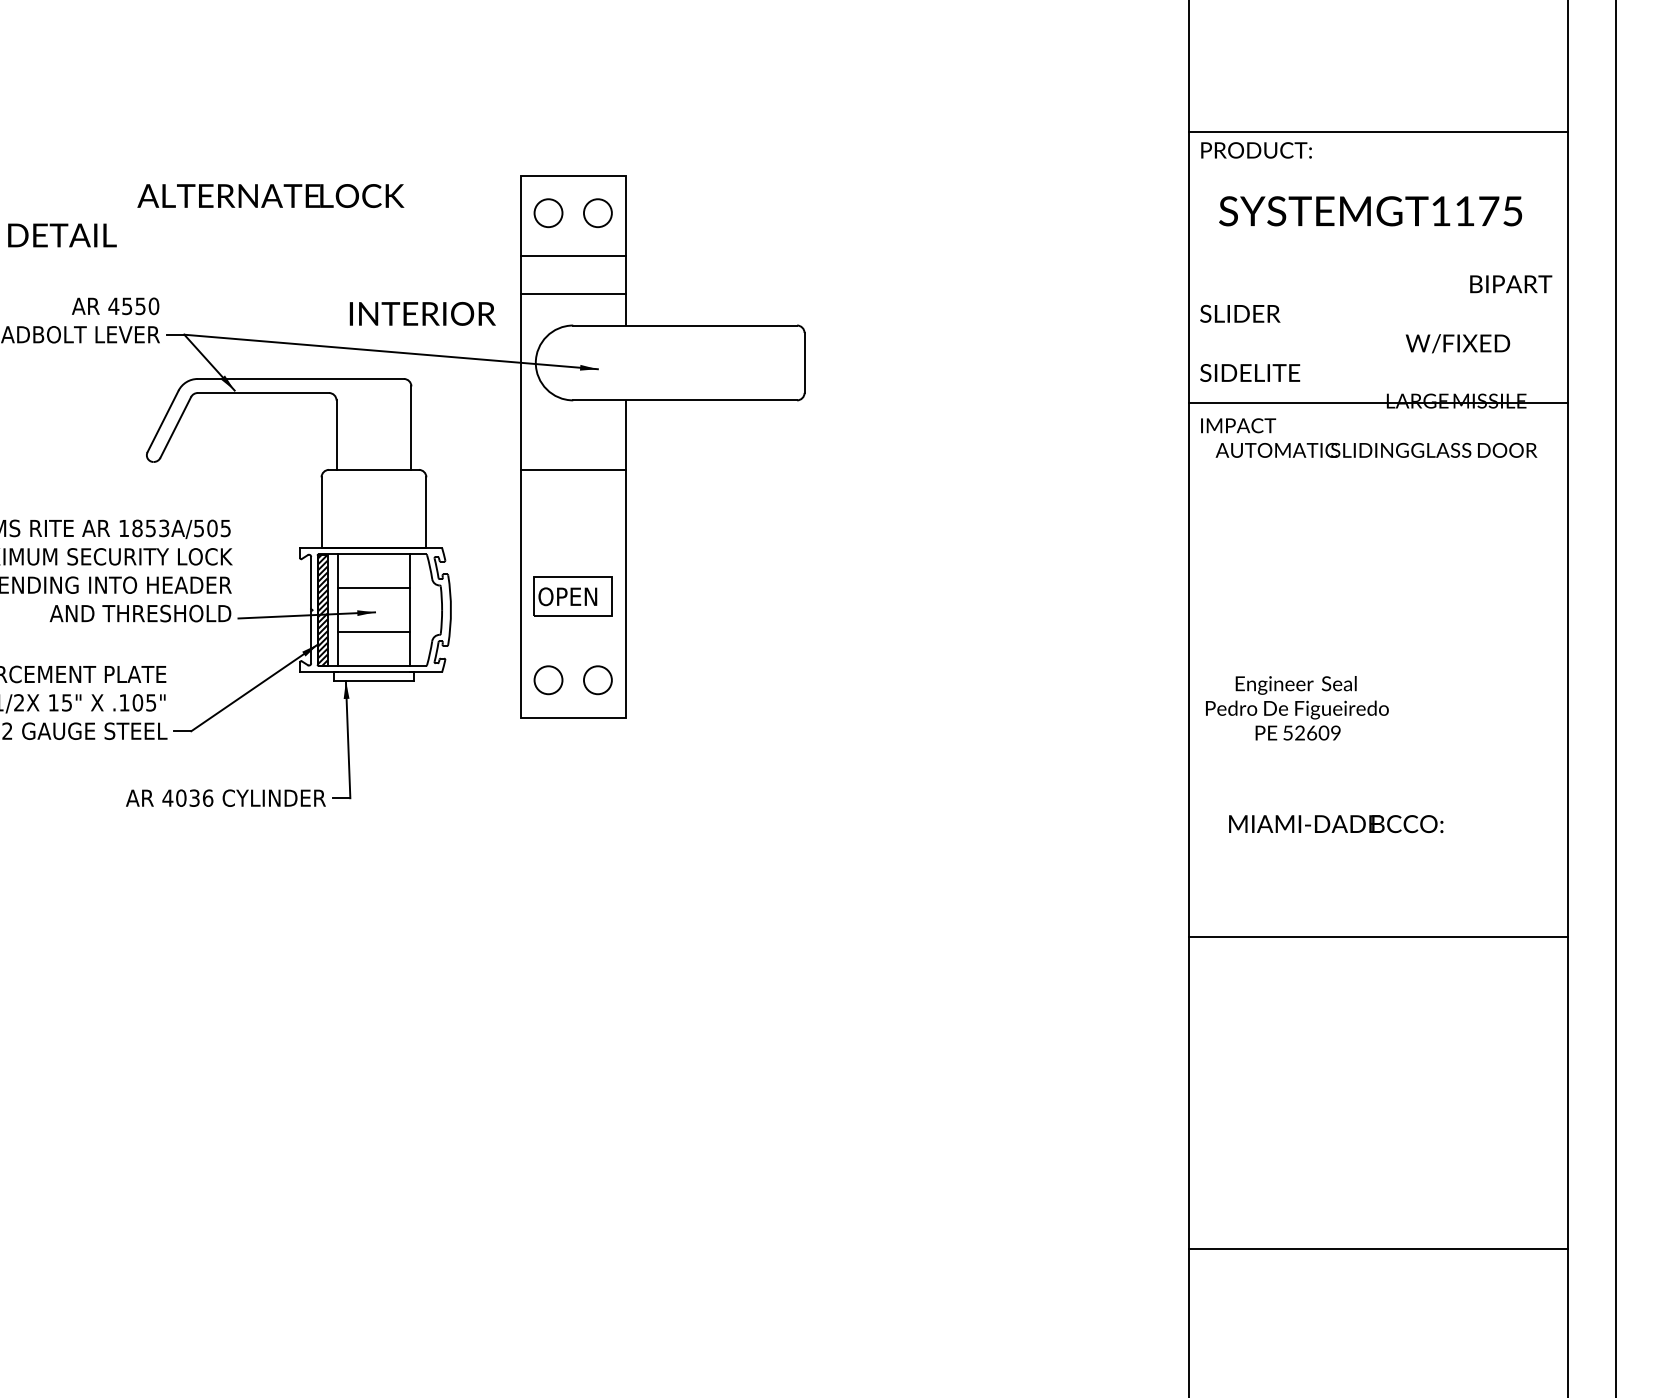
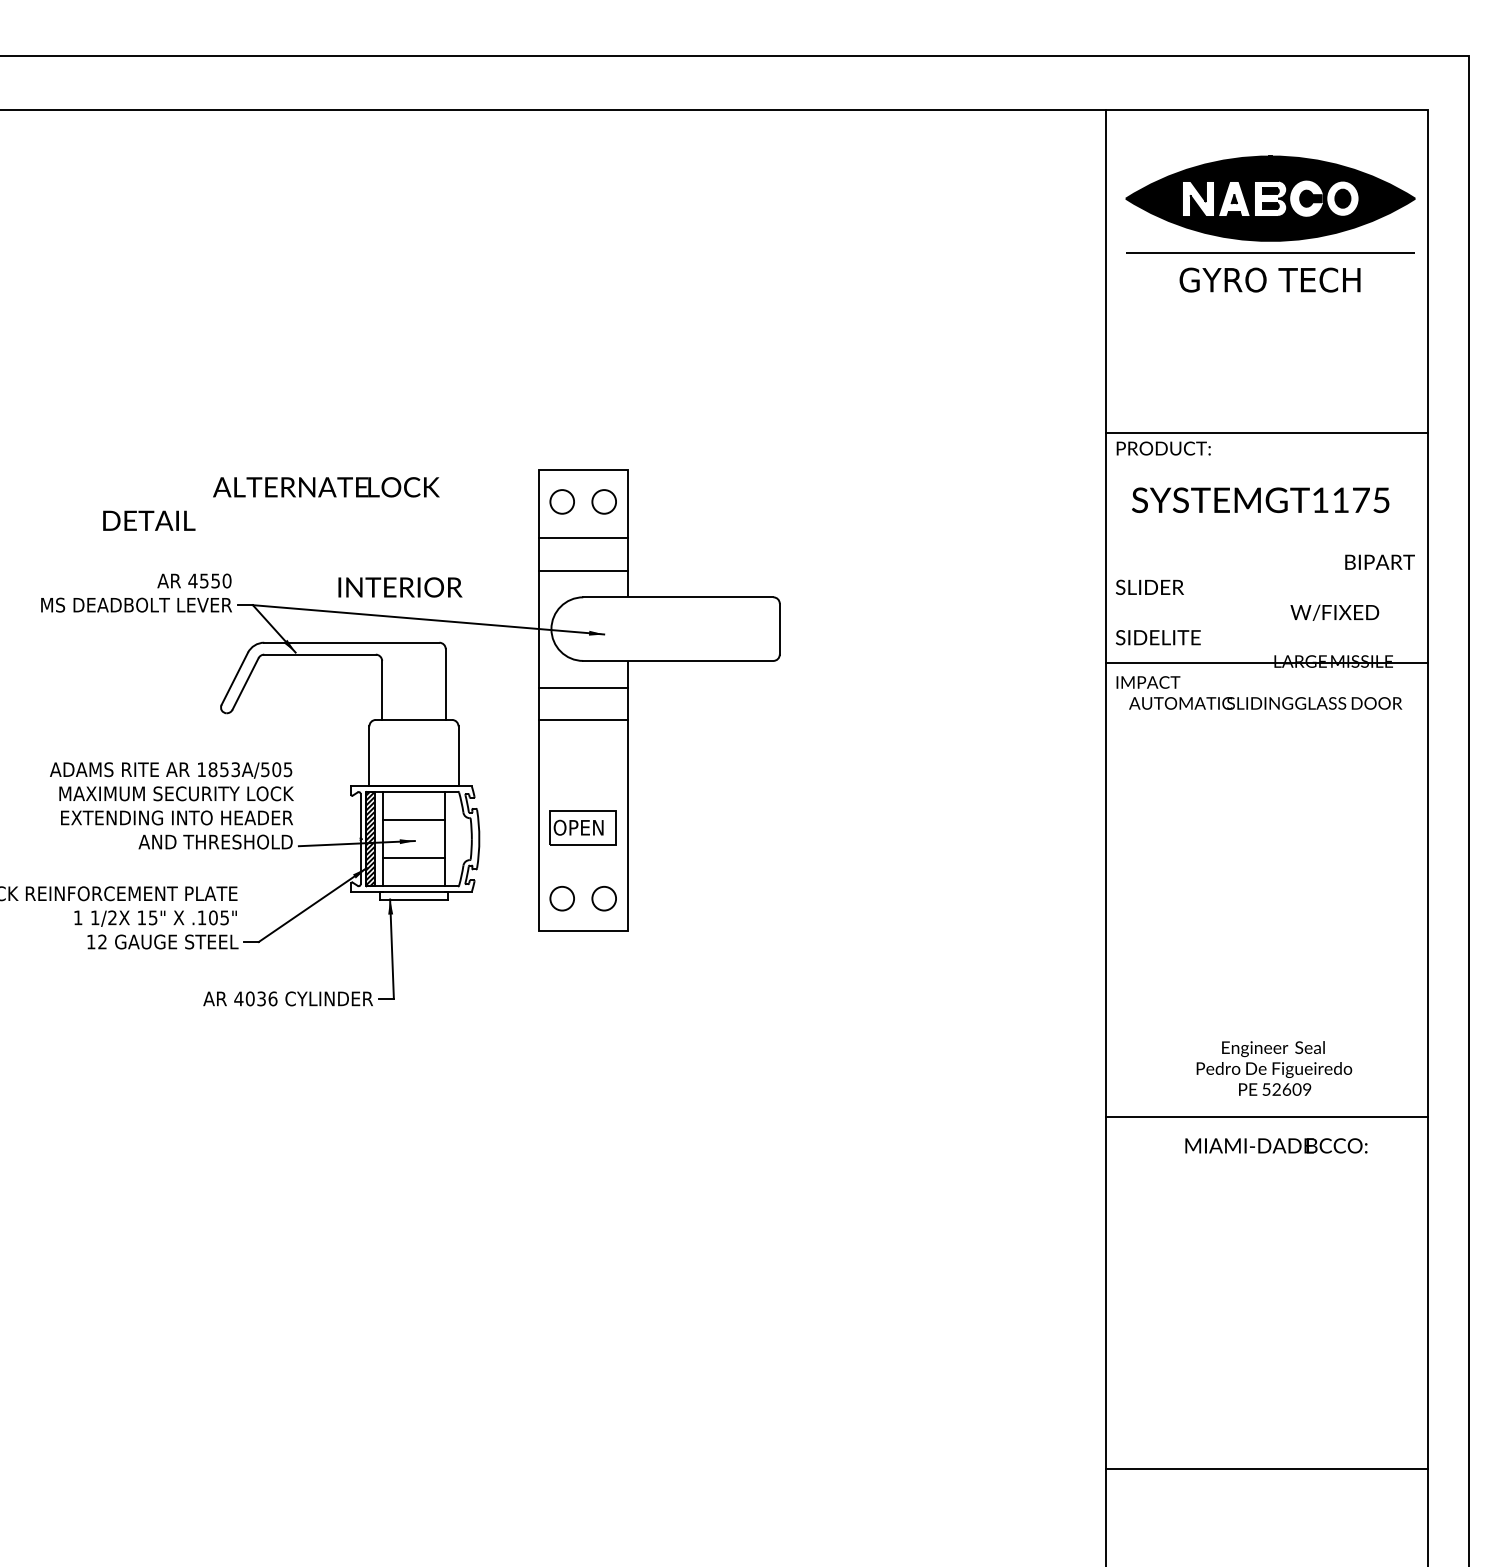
text: (422, 313) -> (400, 587), moved
line: (572, 431) -> (582, 687), added
text: (1297, 708) -> (1274, 1068), moved
text: (1336, 823) -> (1276, 1145), moved
line: (1377, 1248) -> (1266, 1468), moved

